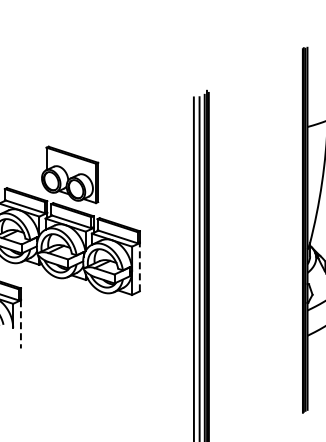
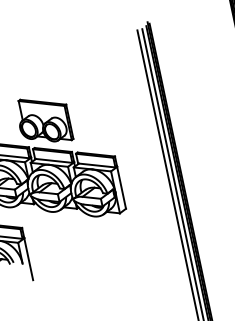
line: (139, 266) -> (121, 187), dashed -> solid
line: (20, 324) -> (28, 259), dashed -> solid

